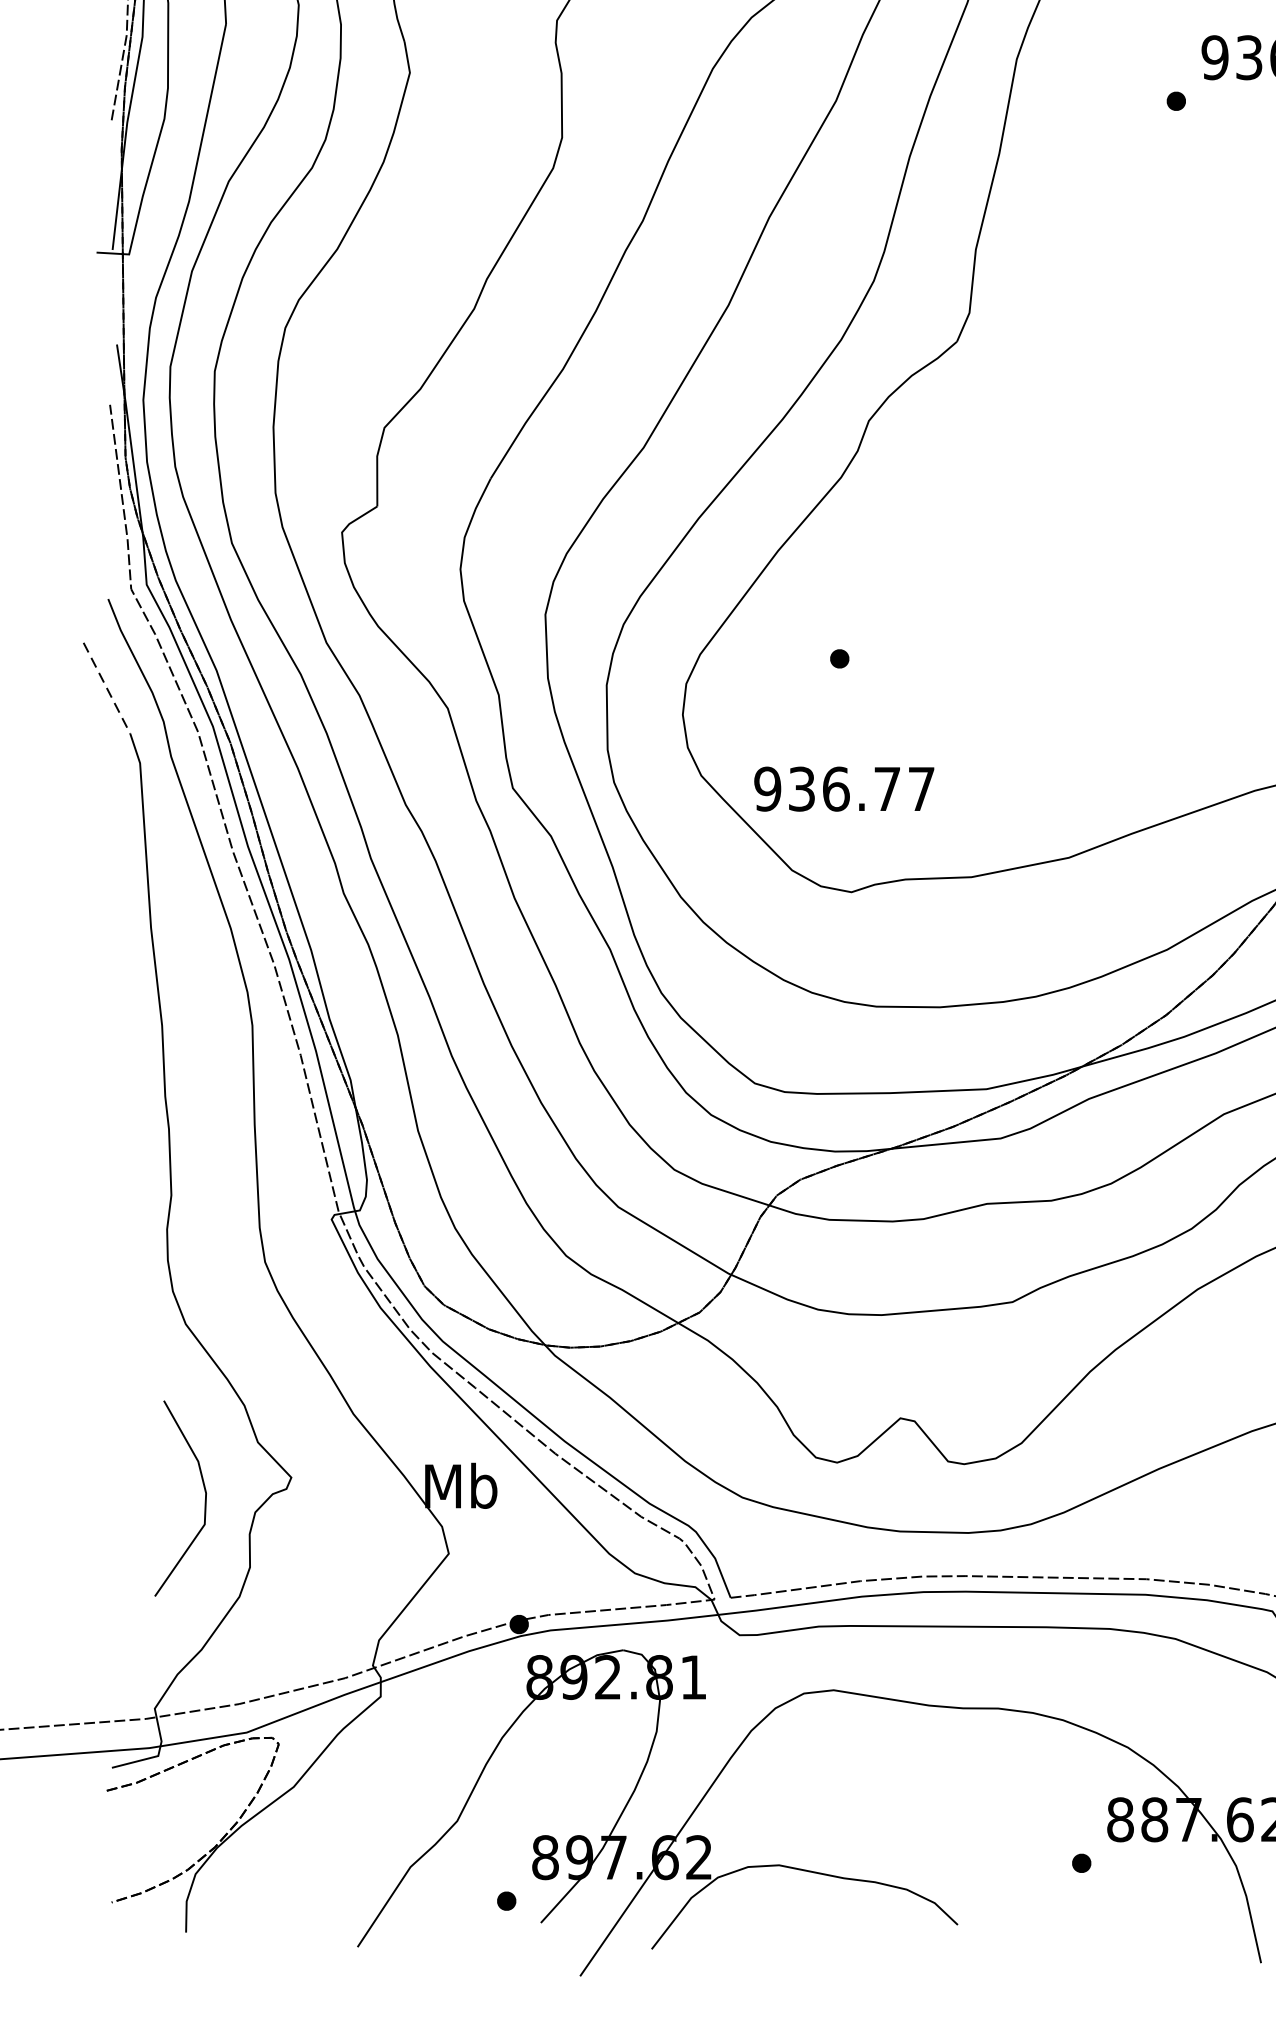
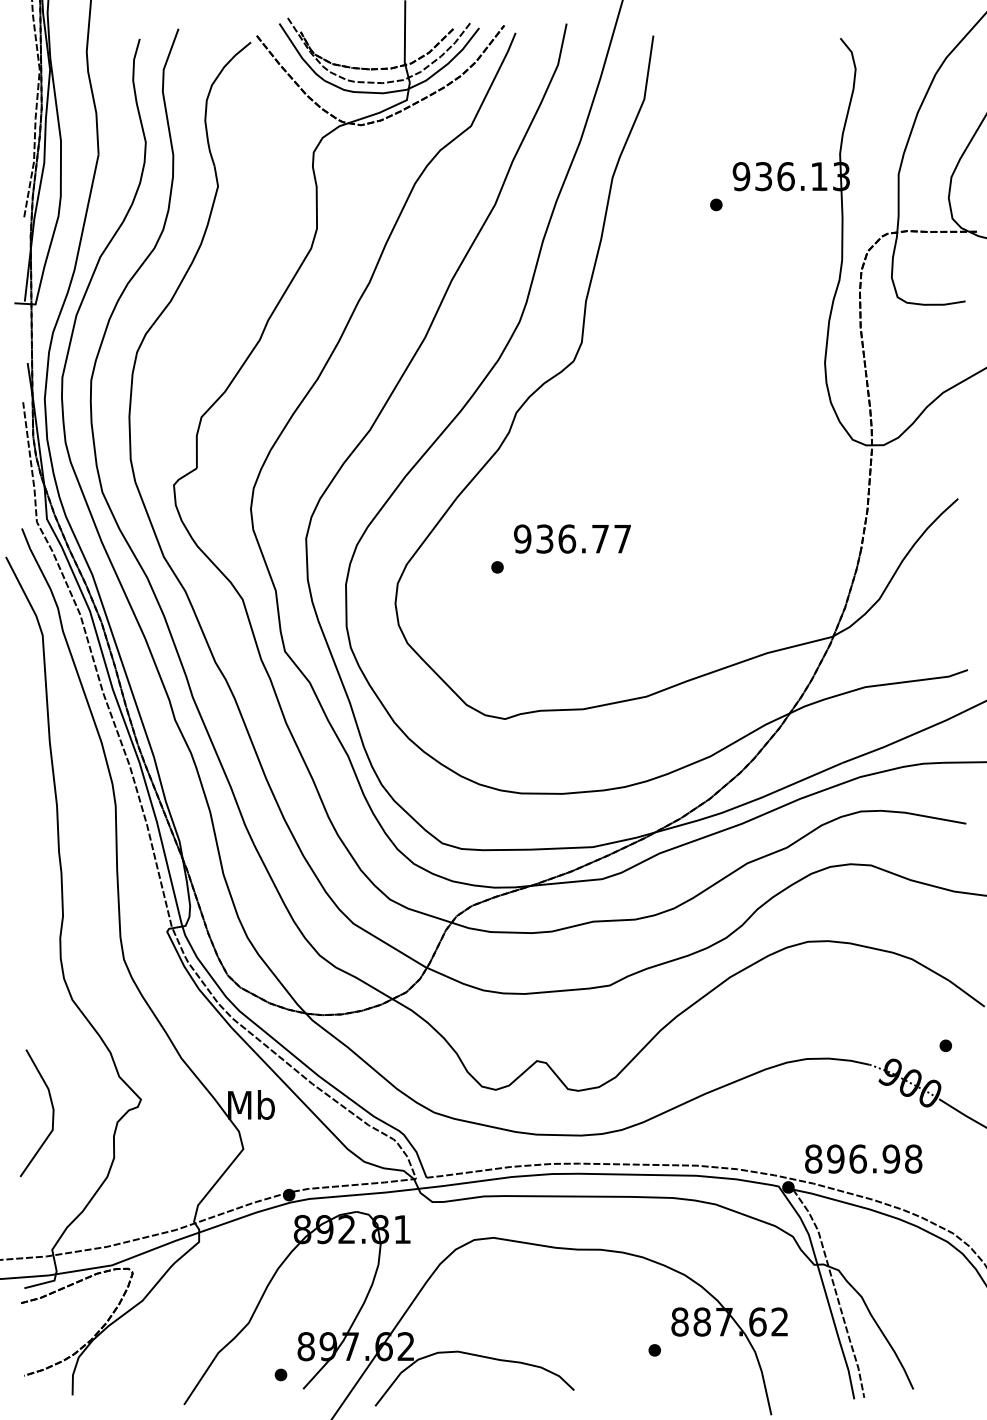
line: (107, 688) -> (21, 586), dashed -> solid
text: (844, 788) -> (572, 538), moved
line: (204, 1497) -> (52, 1112), moved

